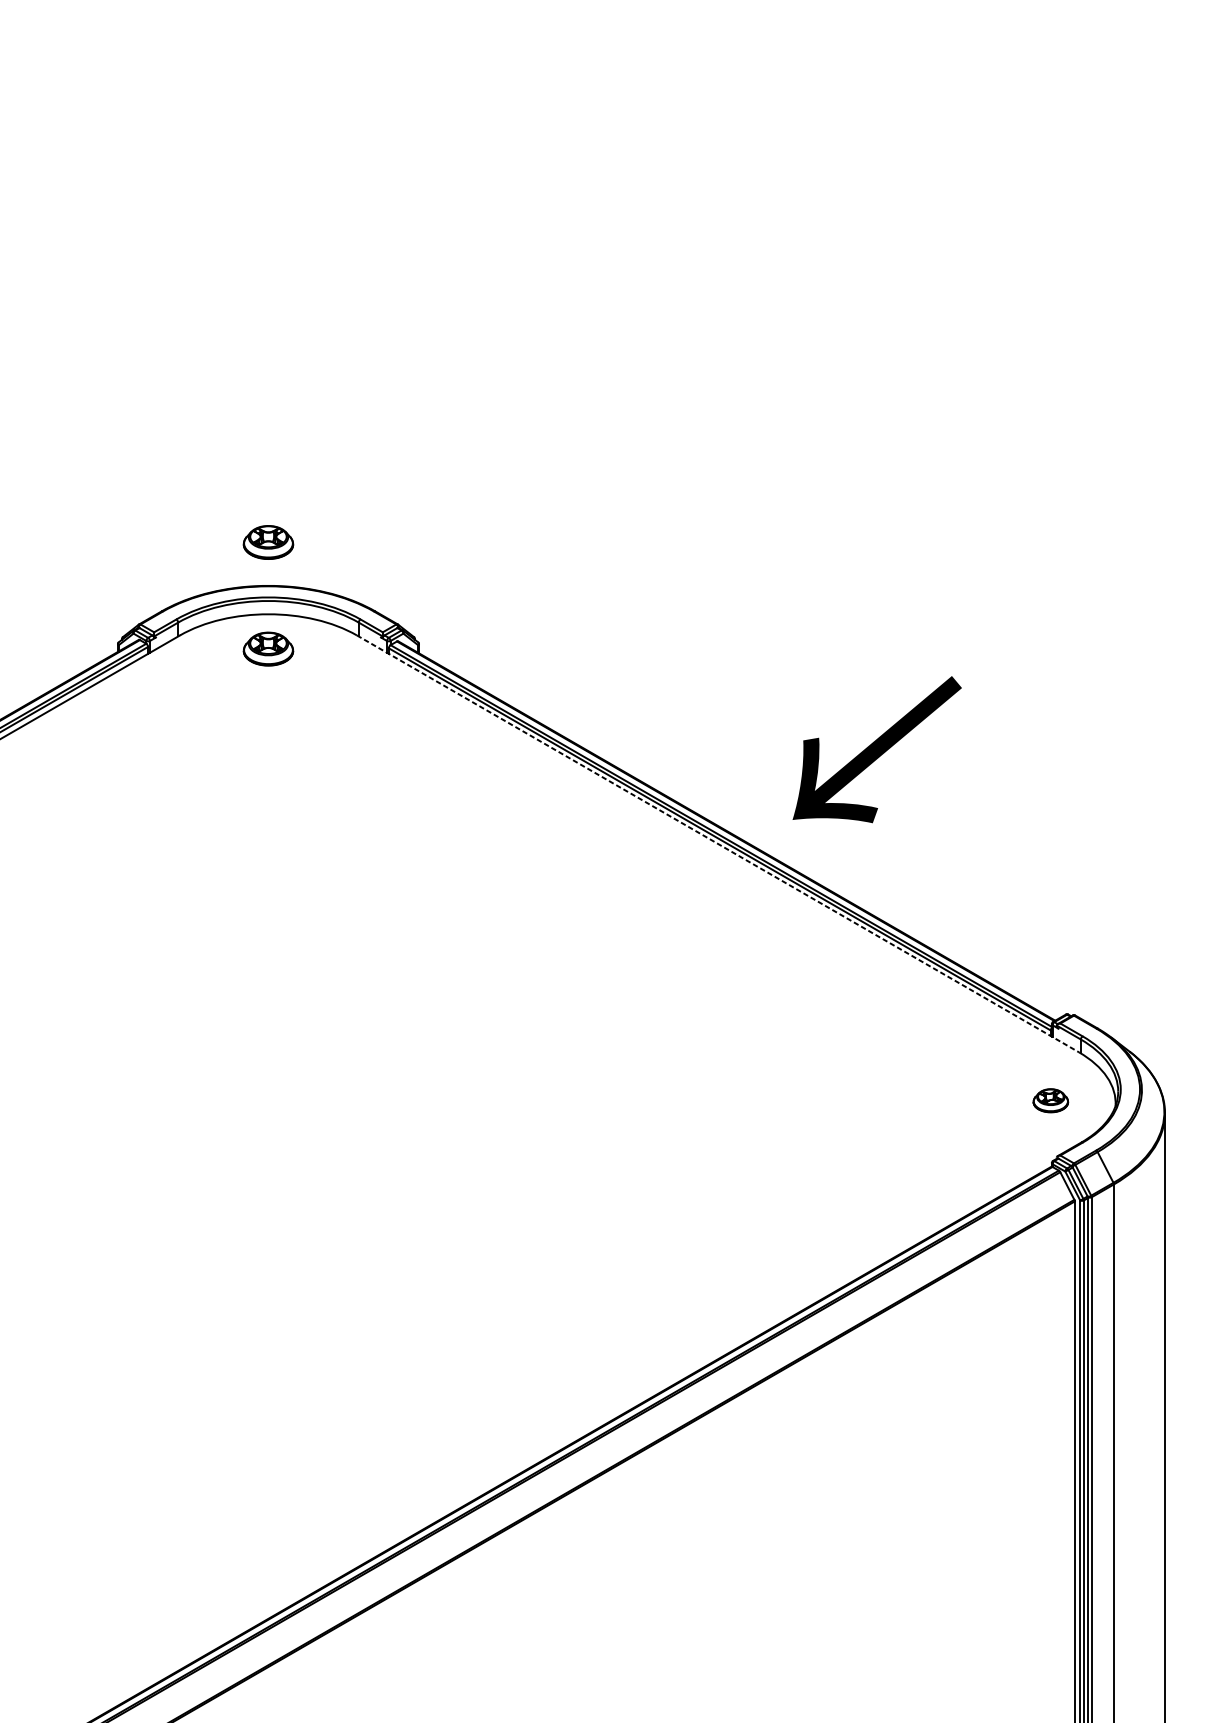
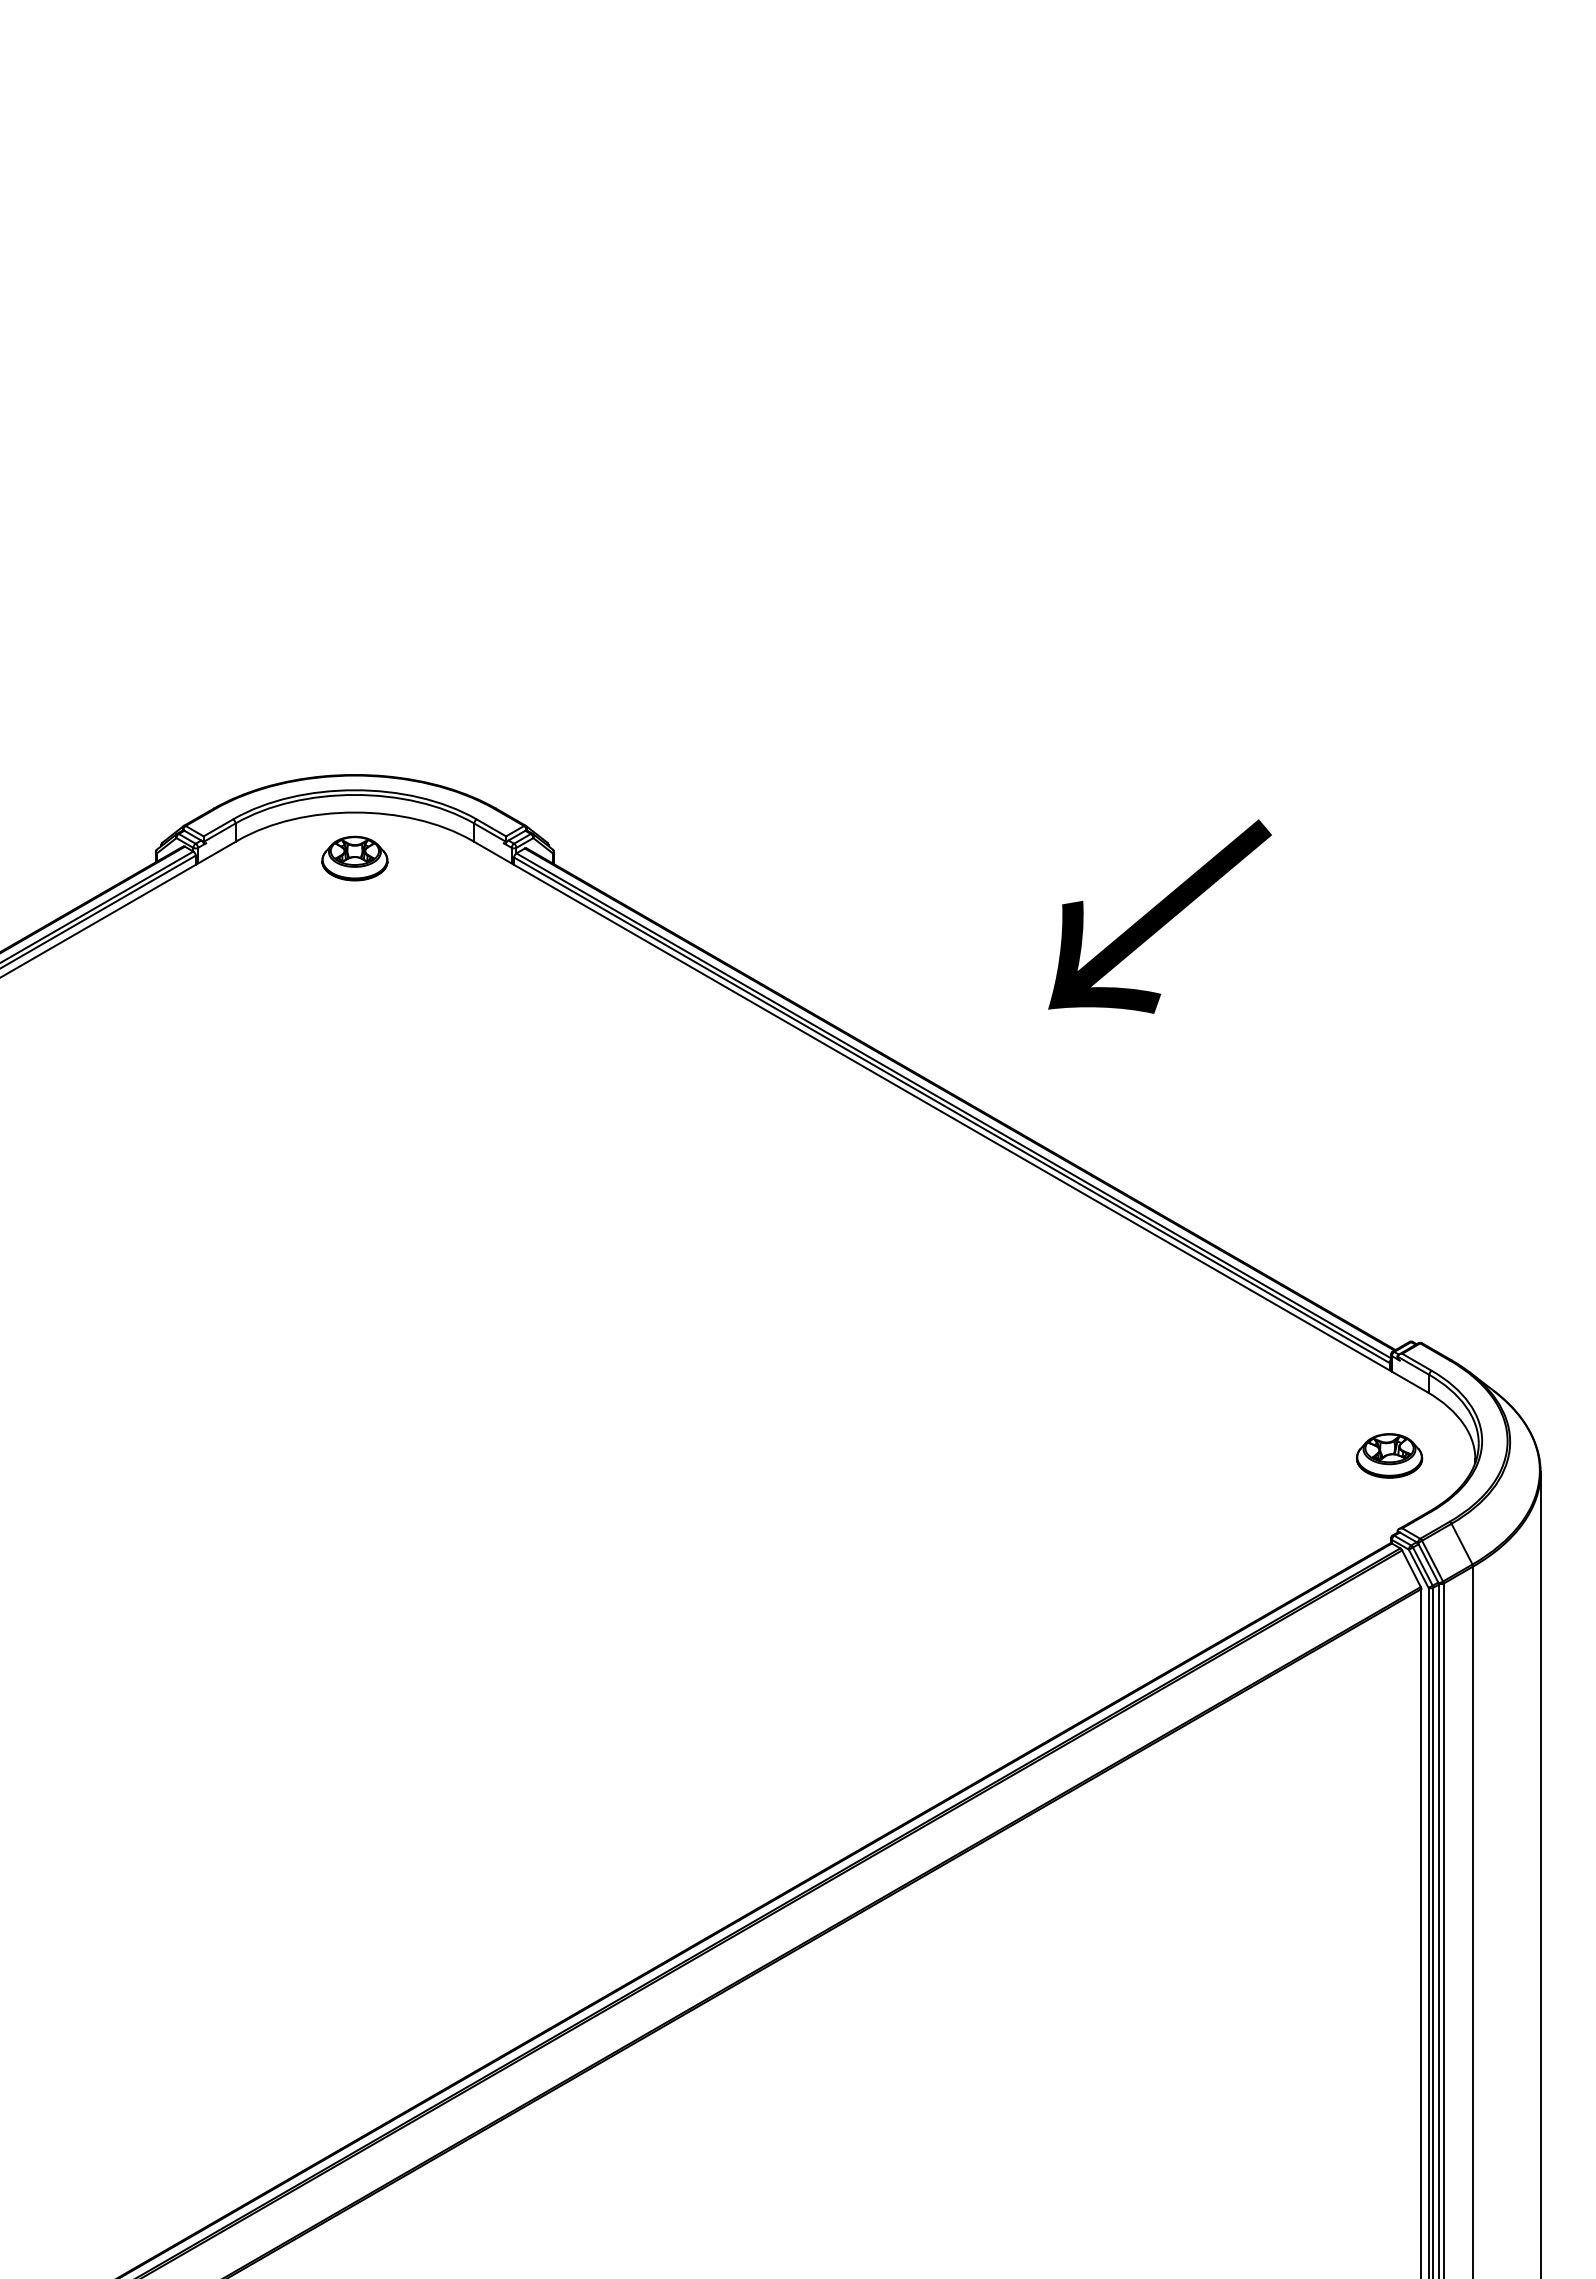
part: (268, 542) -> (354, 717), removed
text: (876, 749) -> (1159, 916), moved
line: (718, 844) -> (949, 1116), dashed -> solid
part: (1050, 1100) -> (1389, 1455), size x1.43

